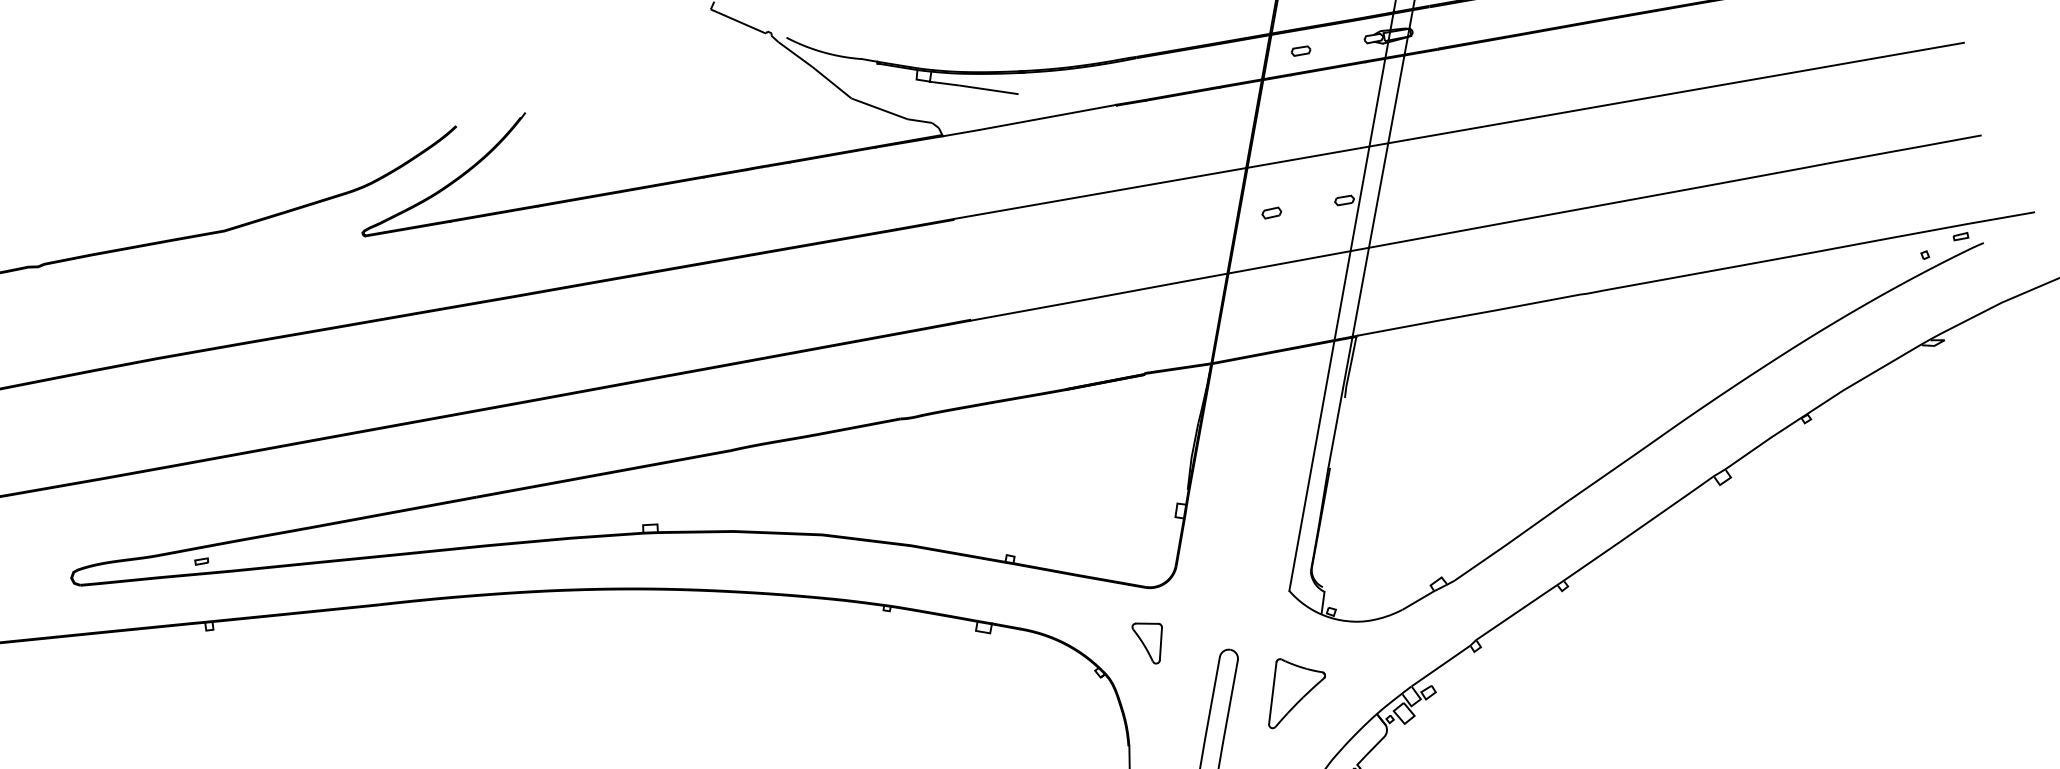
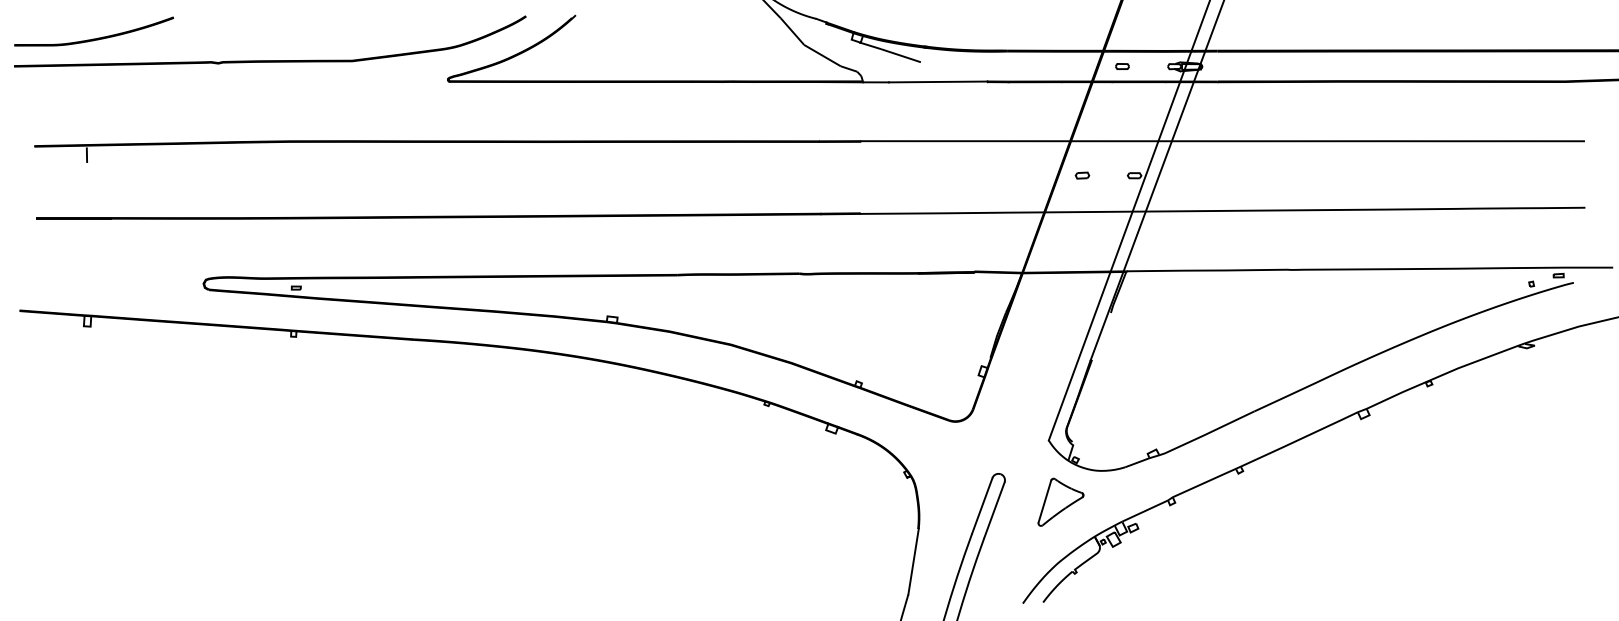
part: (1149, 642) -> (945, 459), removed
part: (1294, 689) -> (1060, 501), moved

